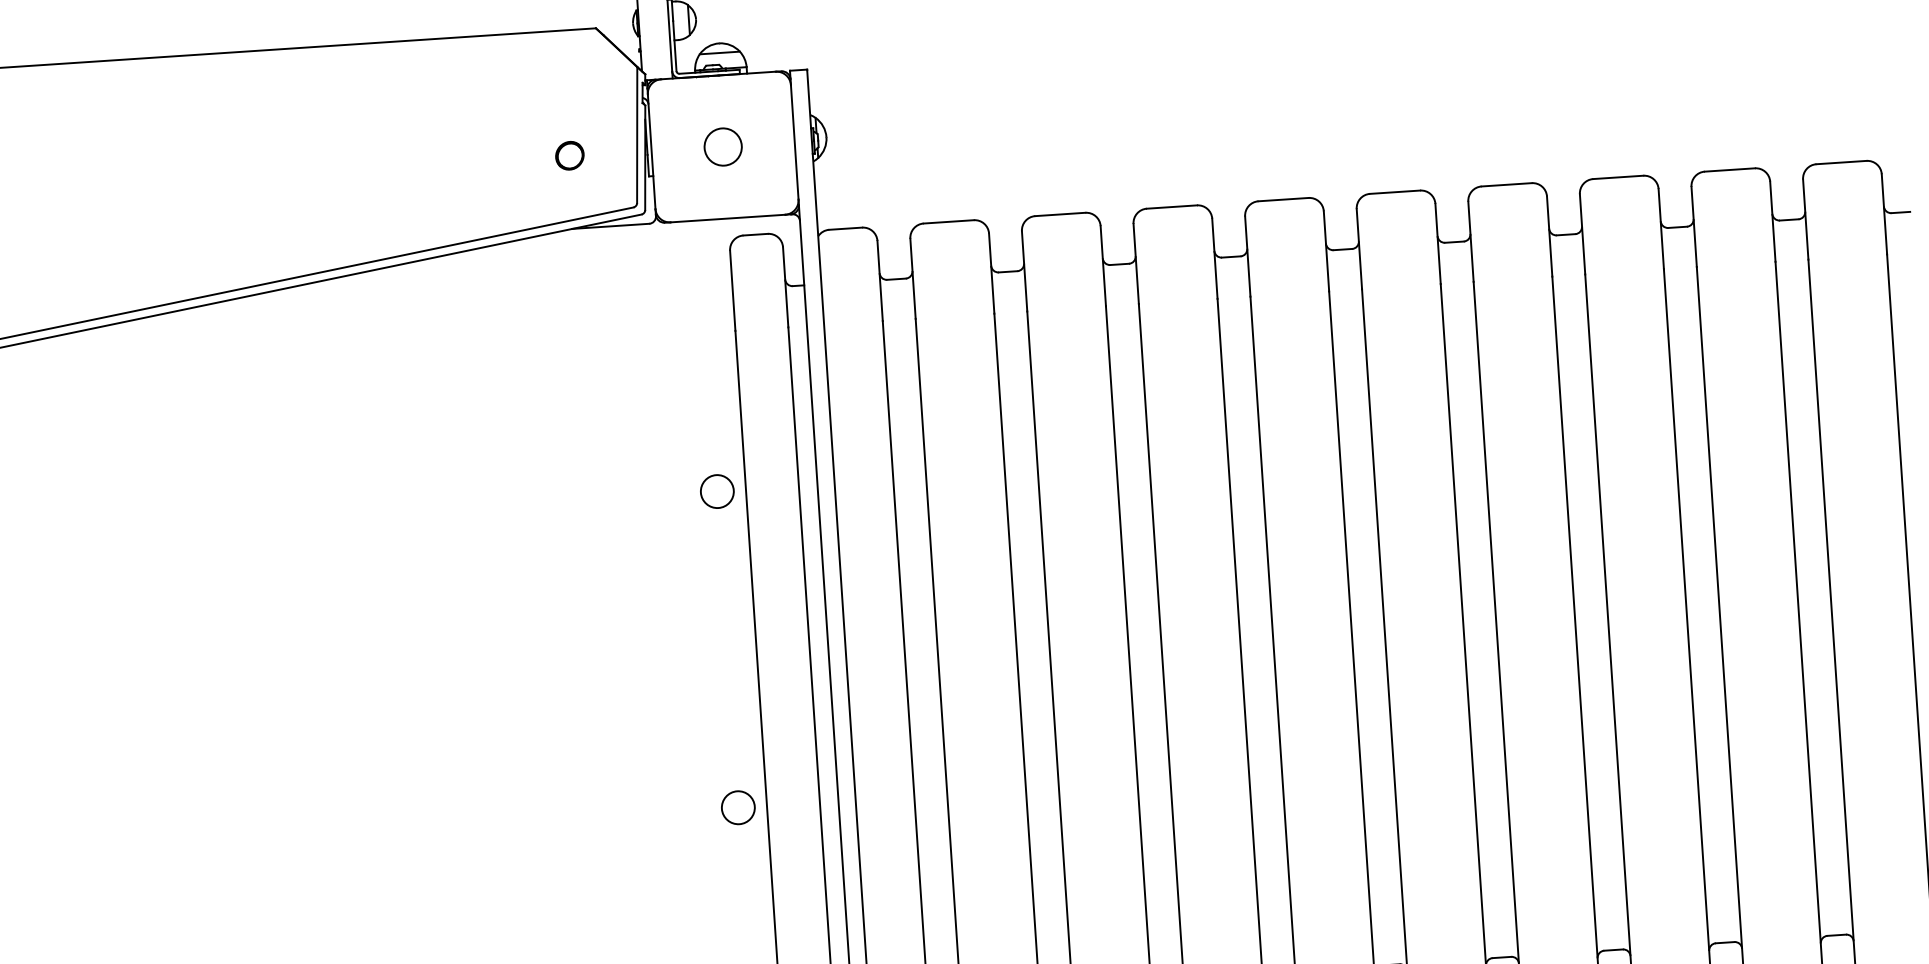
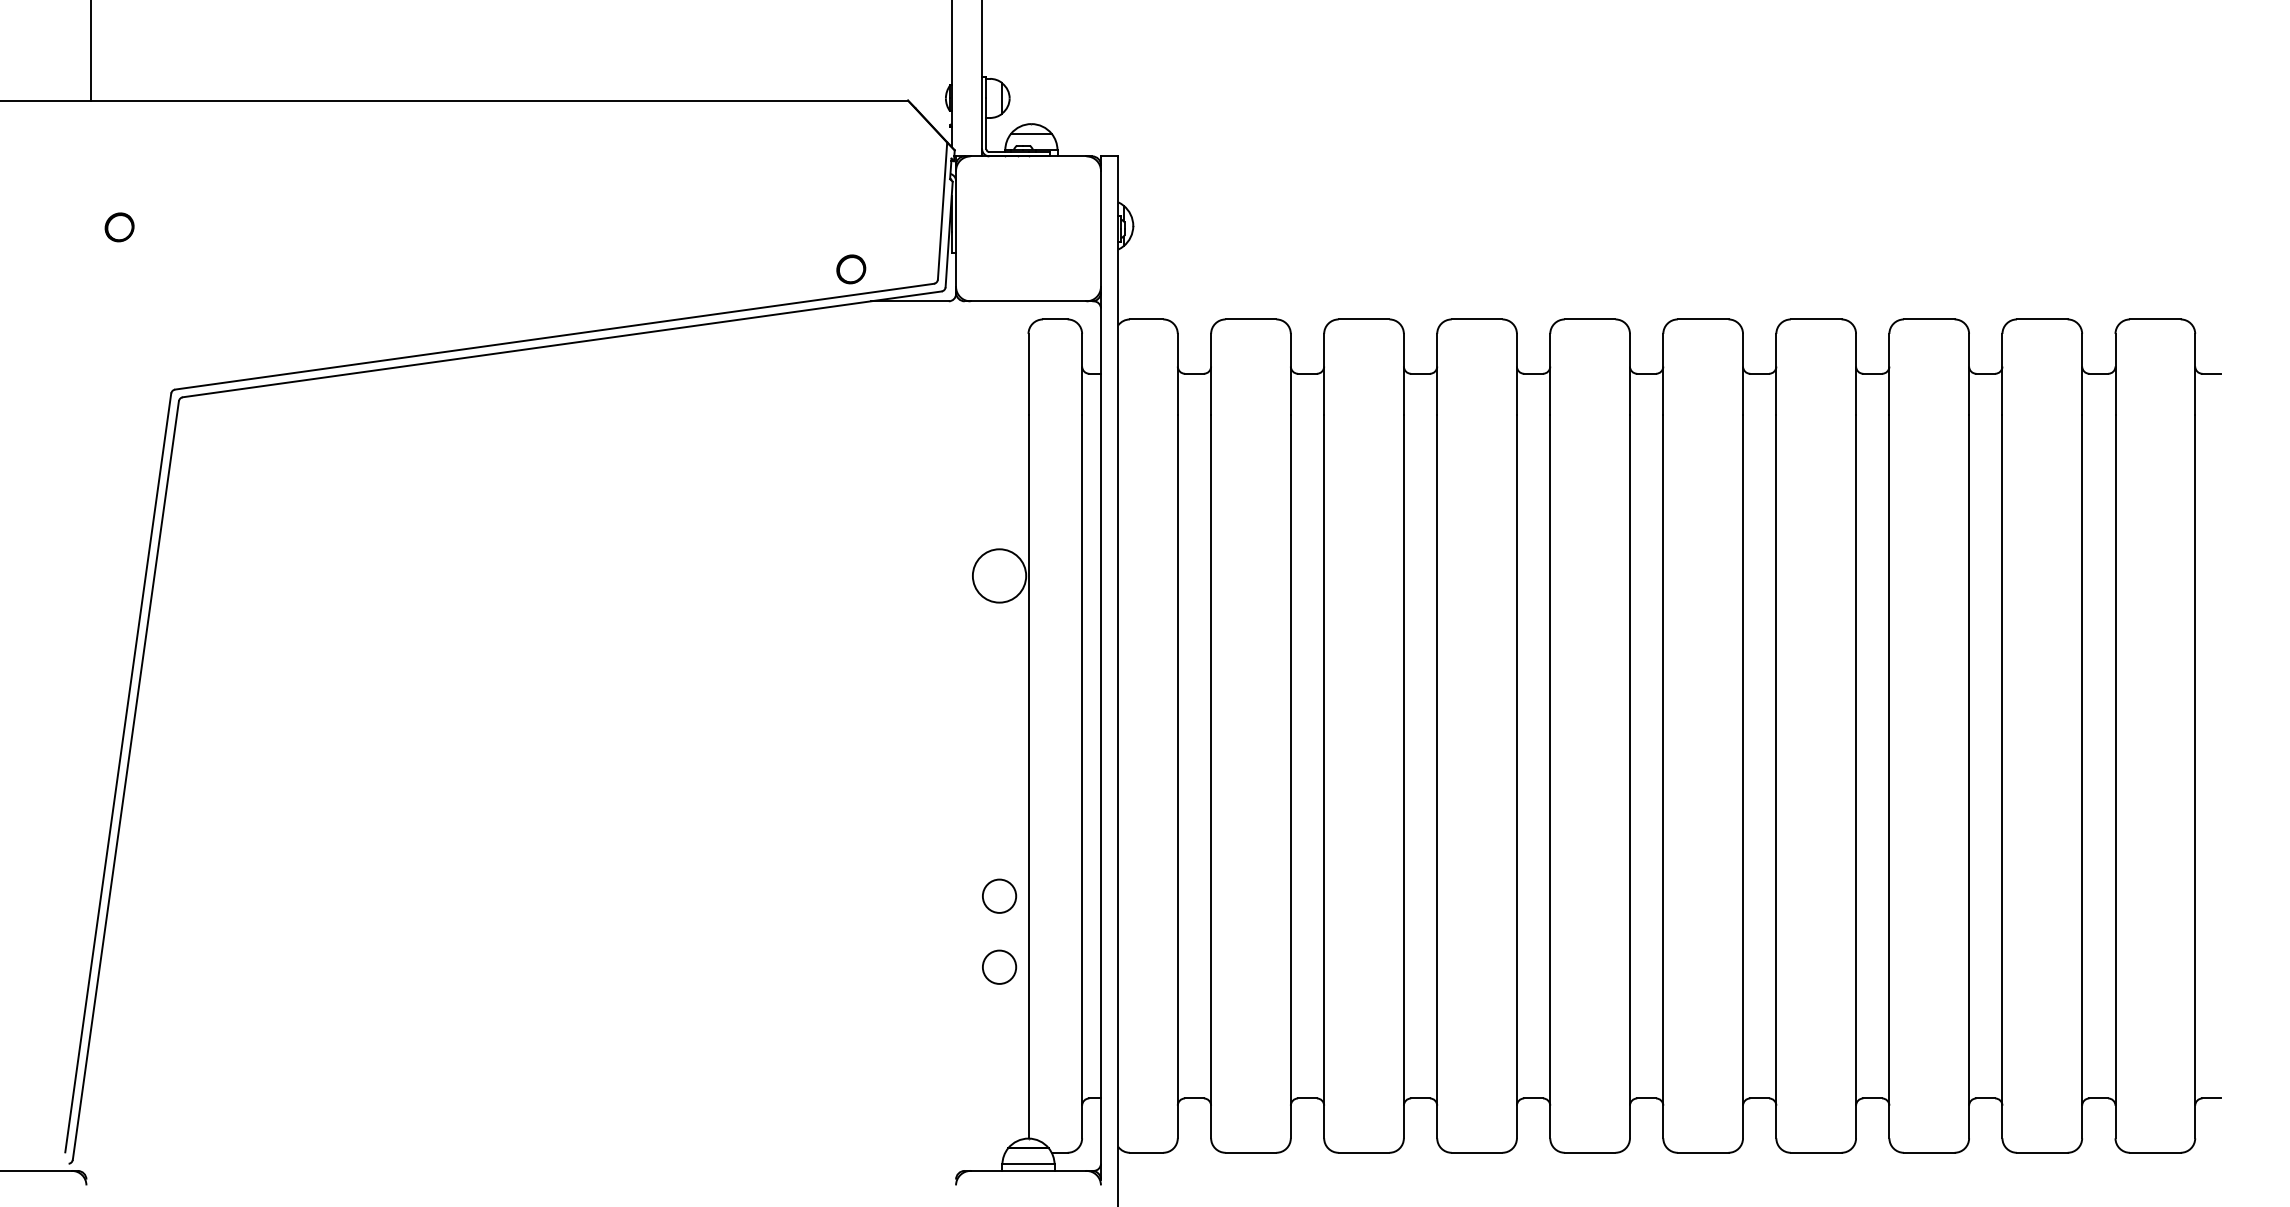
circle: (723, 146) -> (1028, 228), removed
part: (570, 155) -> (851, 269), moved
circle: (717, 491) -> (999, 575), size x1.6
circle: (742, 877) -> (999, 966), added

